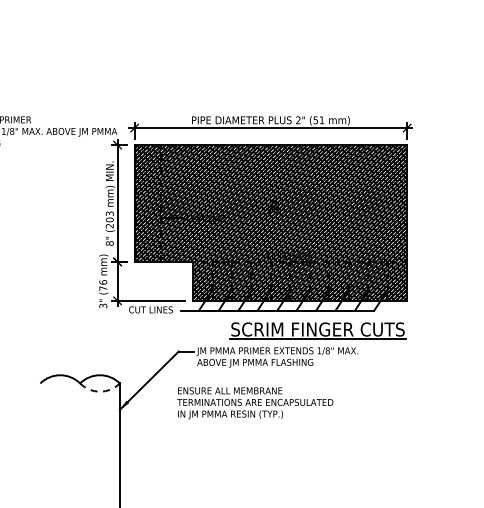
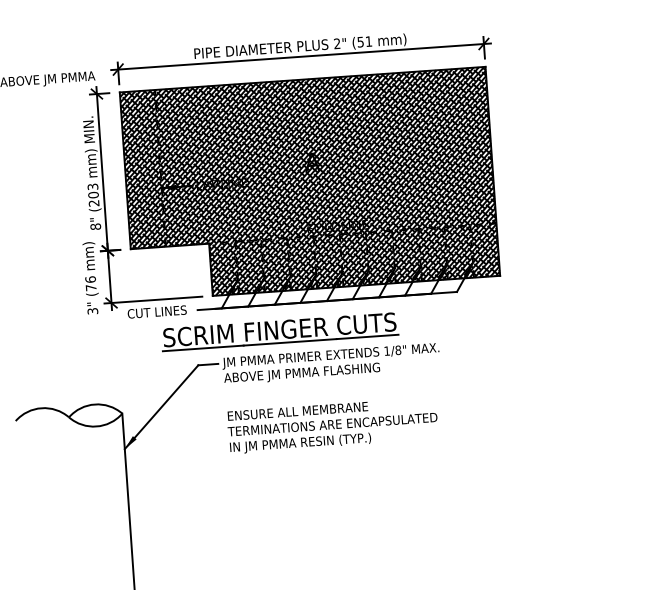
part: (317, 330) -> (279, 331), moved
arc: (99, 391) -> (95, 426), dashed -> solid
text: (255, 403) -> (333, 425), moved

